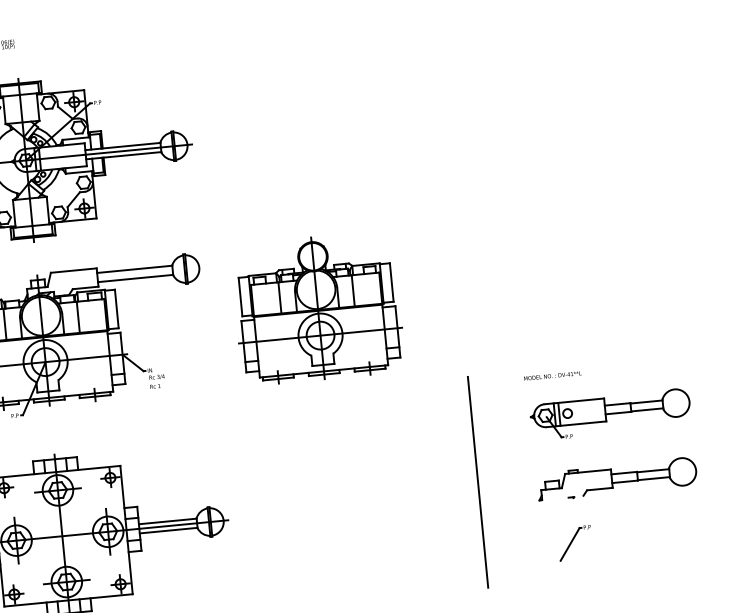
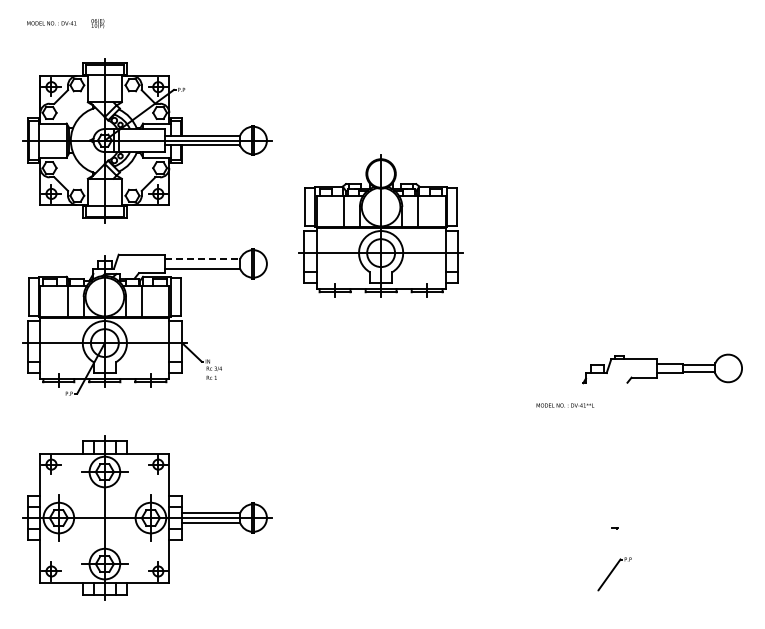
line: (134, 269) -> (202, 259), solid -> dashed
part: (317, 308) -> (380, 225), moved
text: (552, 375) -> (565, 405), moved
part: (609, 414) -> (661, 449), removed
part: (616, 478) -> (662, 368), moved
line: (477, 482) -> (523, 504), removed

